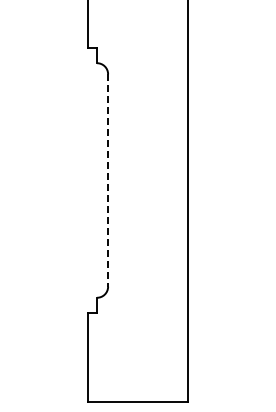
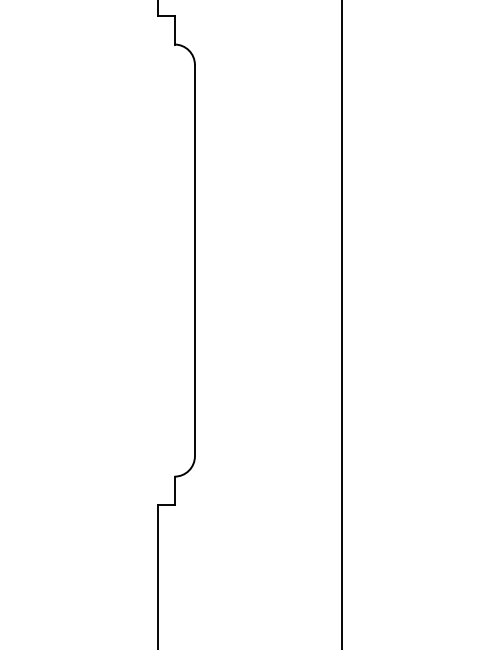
line: (108, 181) -> (195, 262), dashed -> solid

